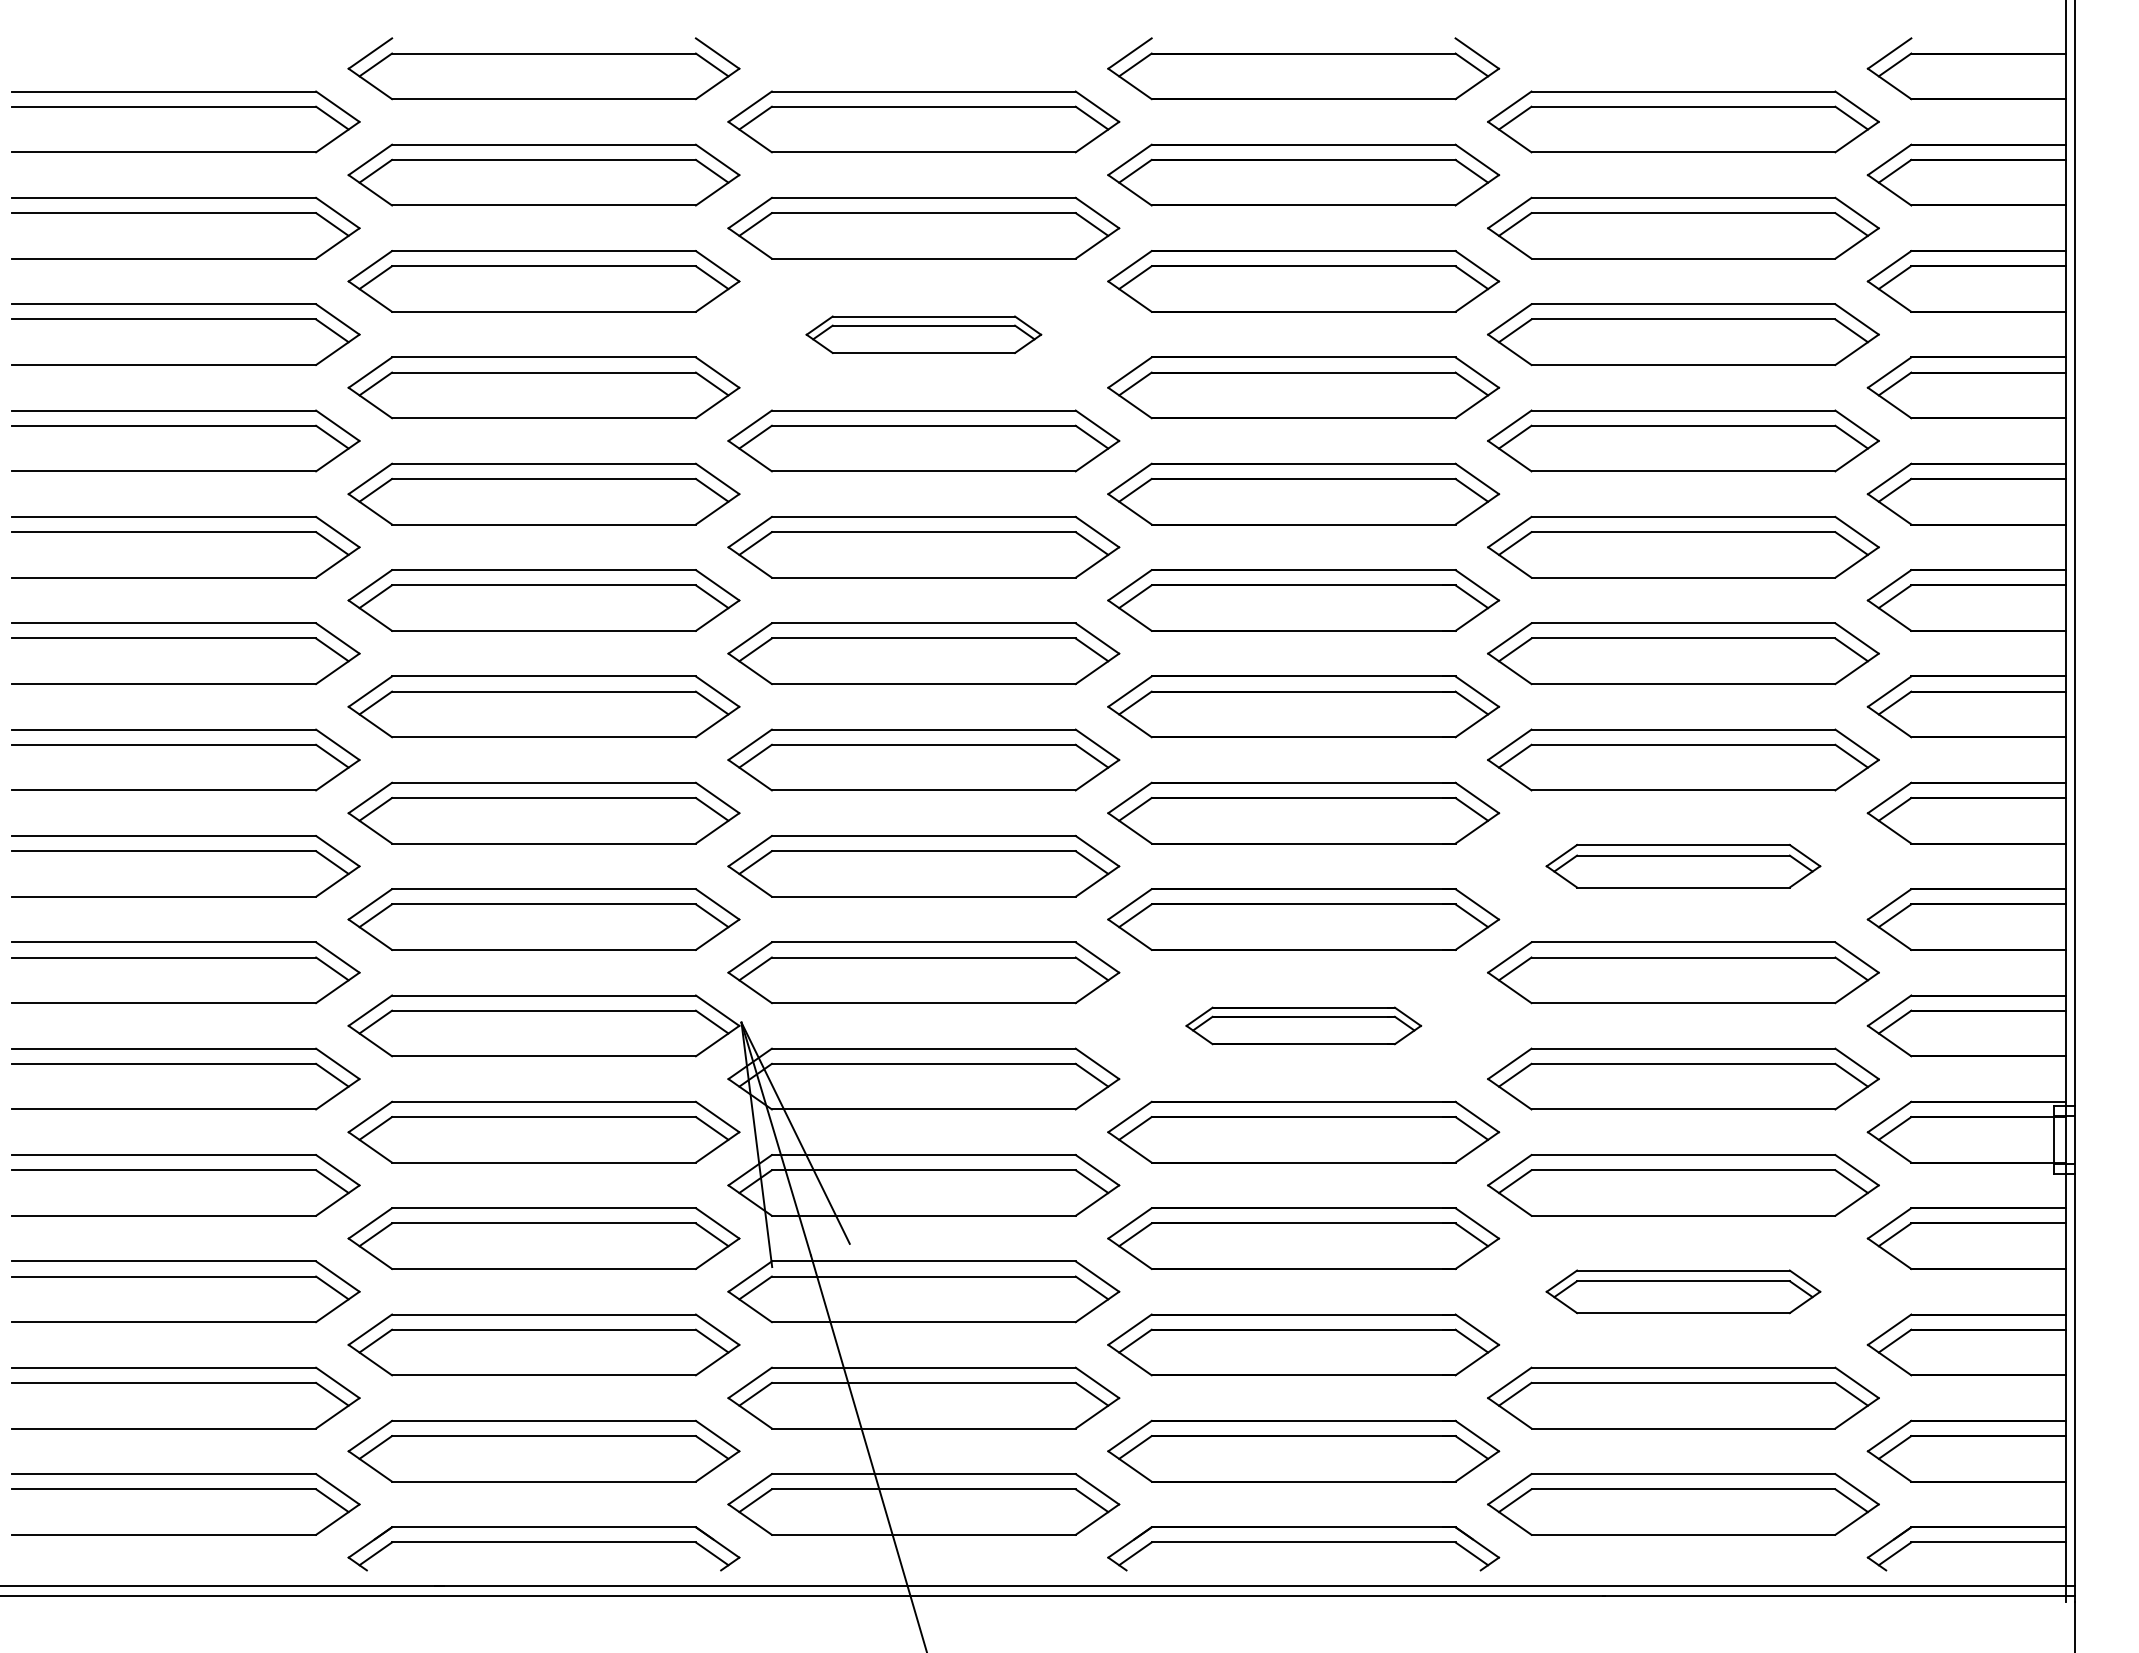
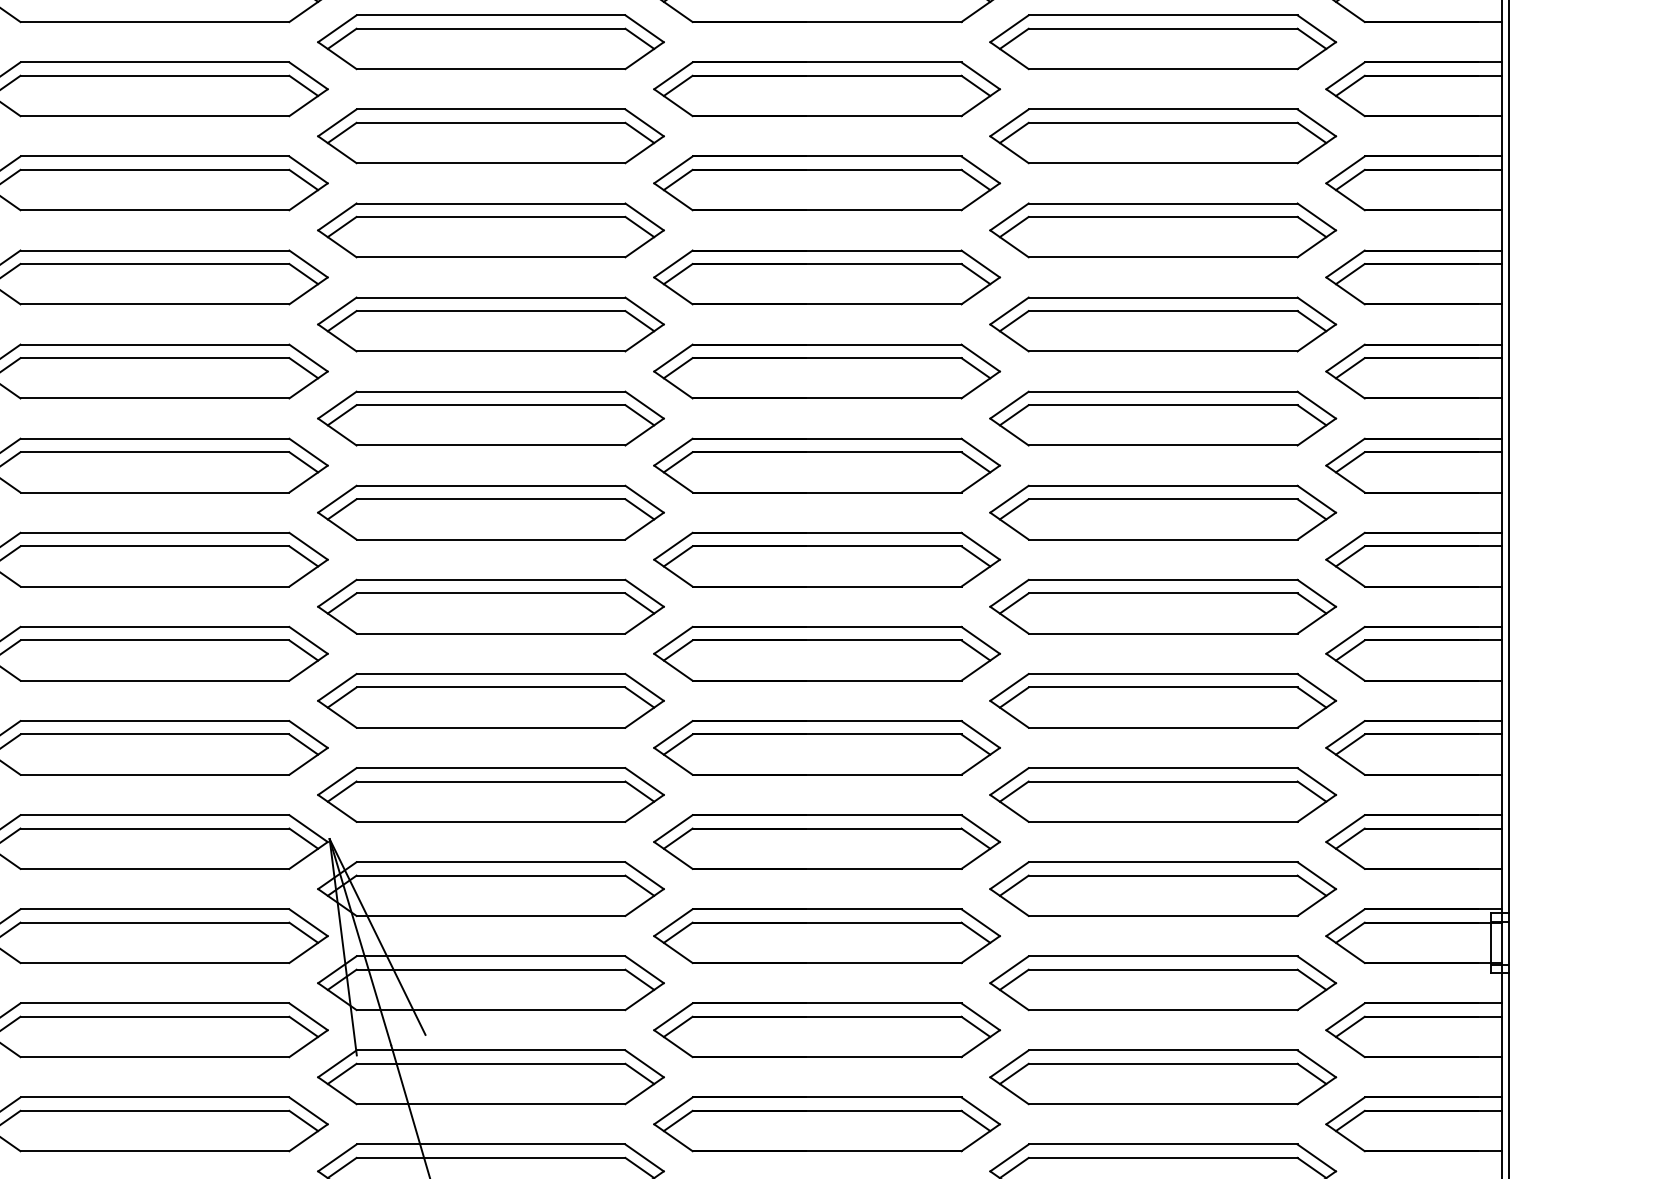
part: (923, 334) -> (490, 230), size x1.67
part: (1683, 865) -> (1163, 700), size x1.43
part: (1303, 1025) -> (826, 841), size x1.67
part: (1683, 1291) -> (1163, 1077), size x1.43

